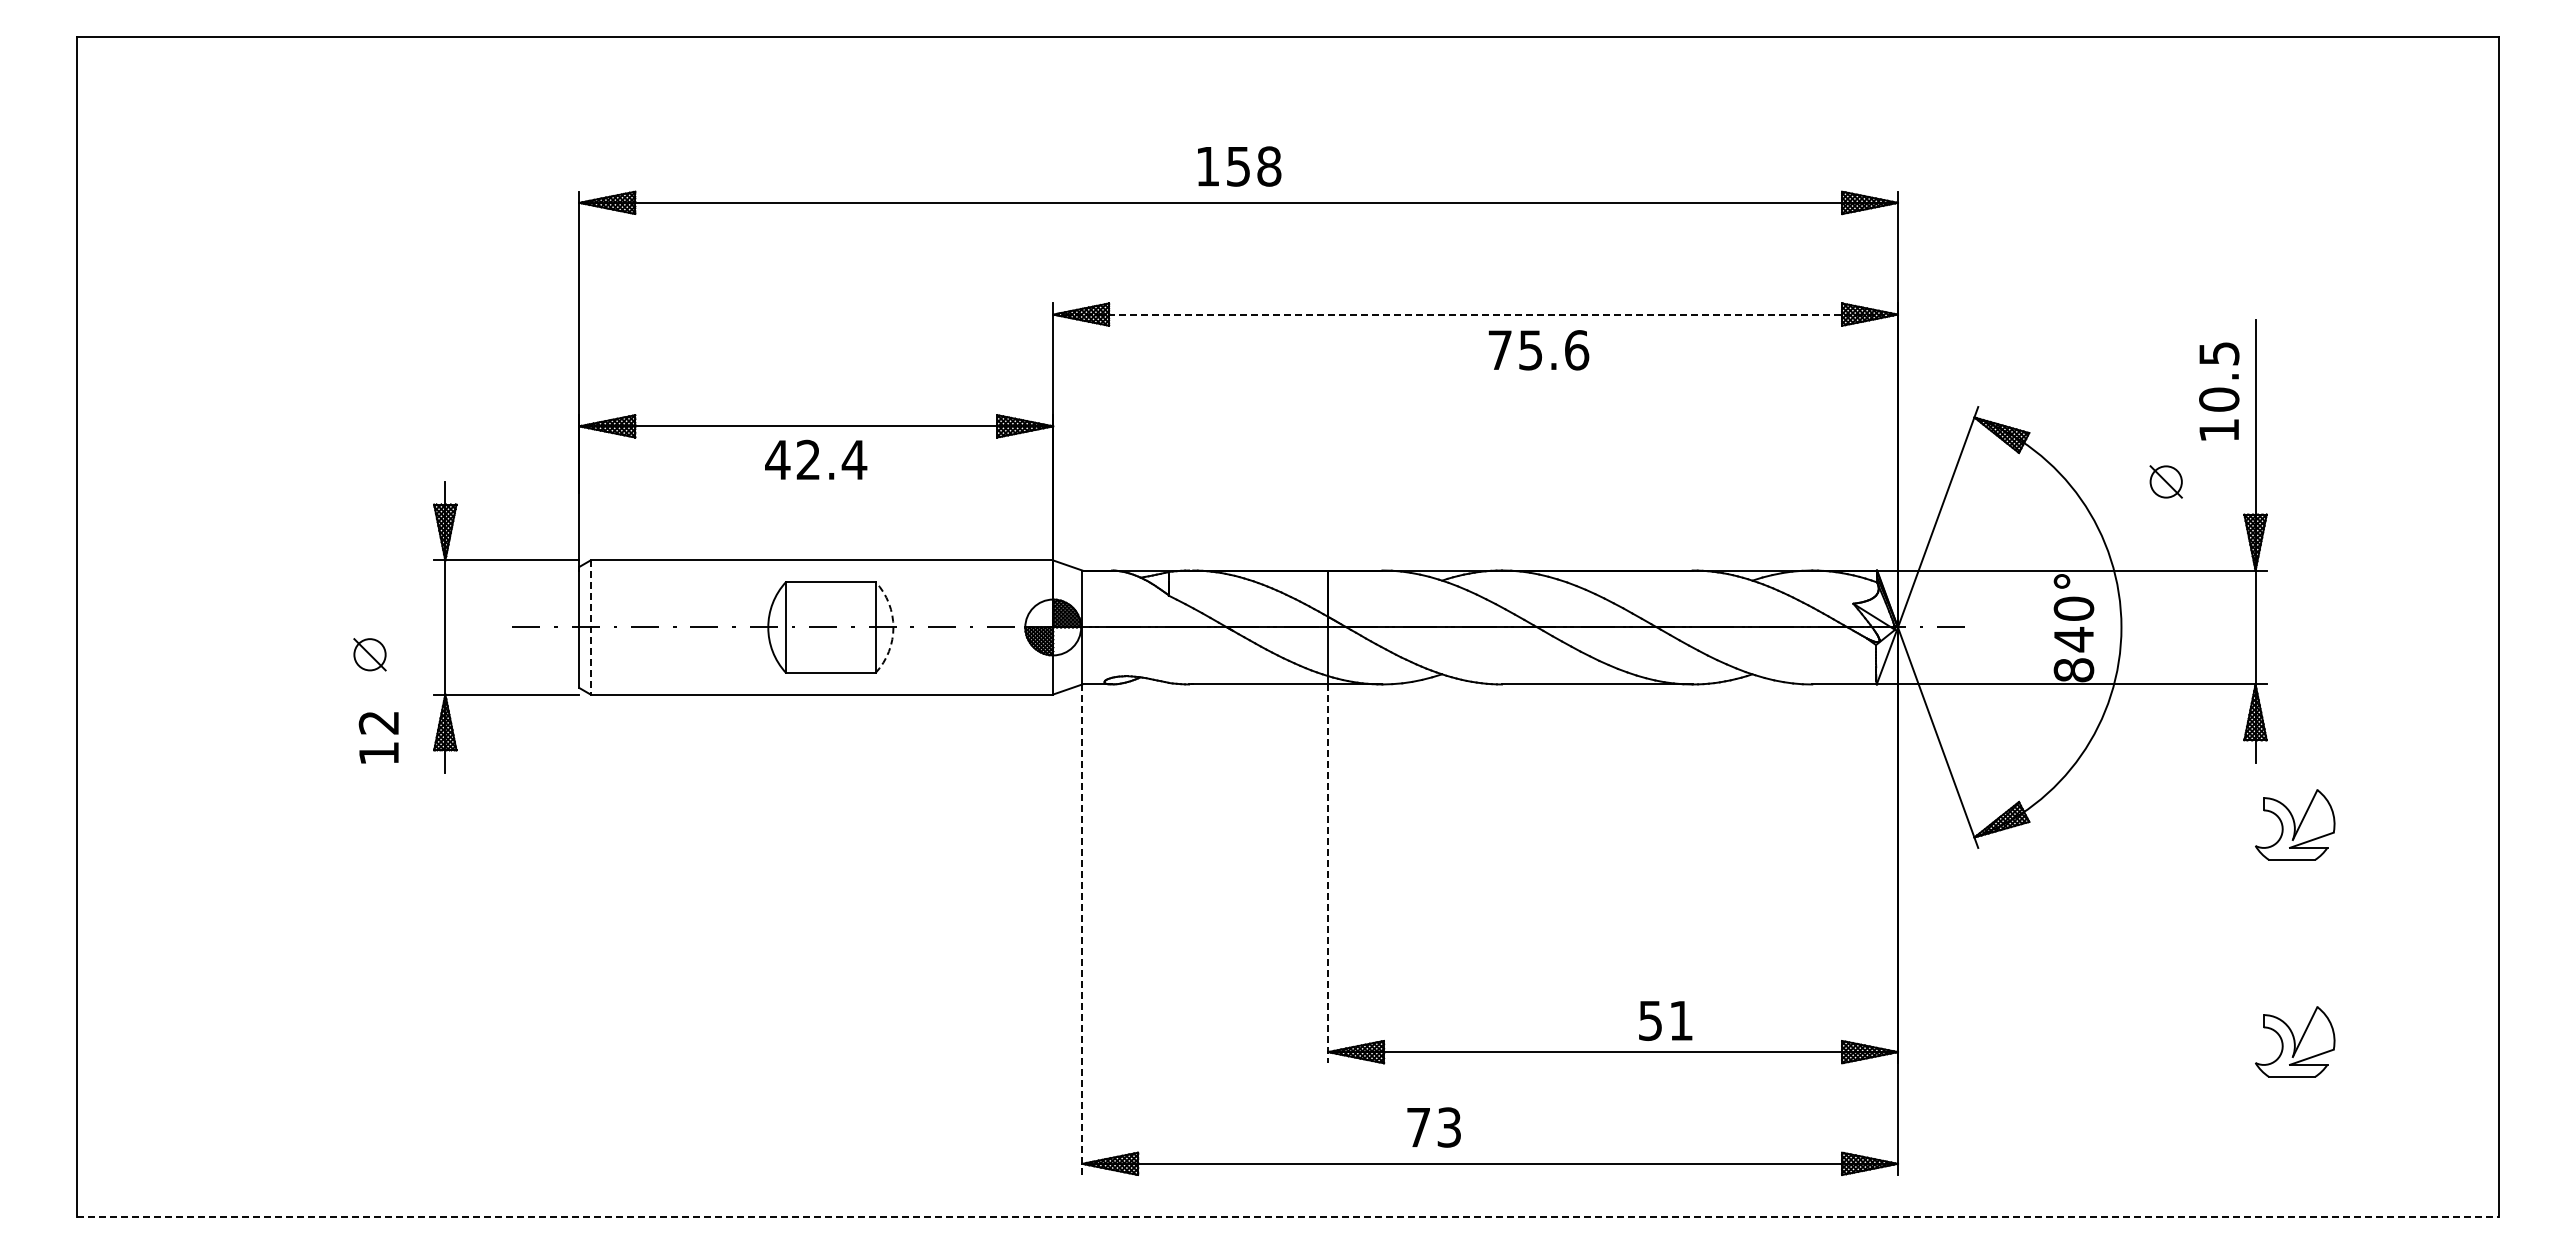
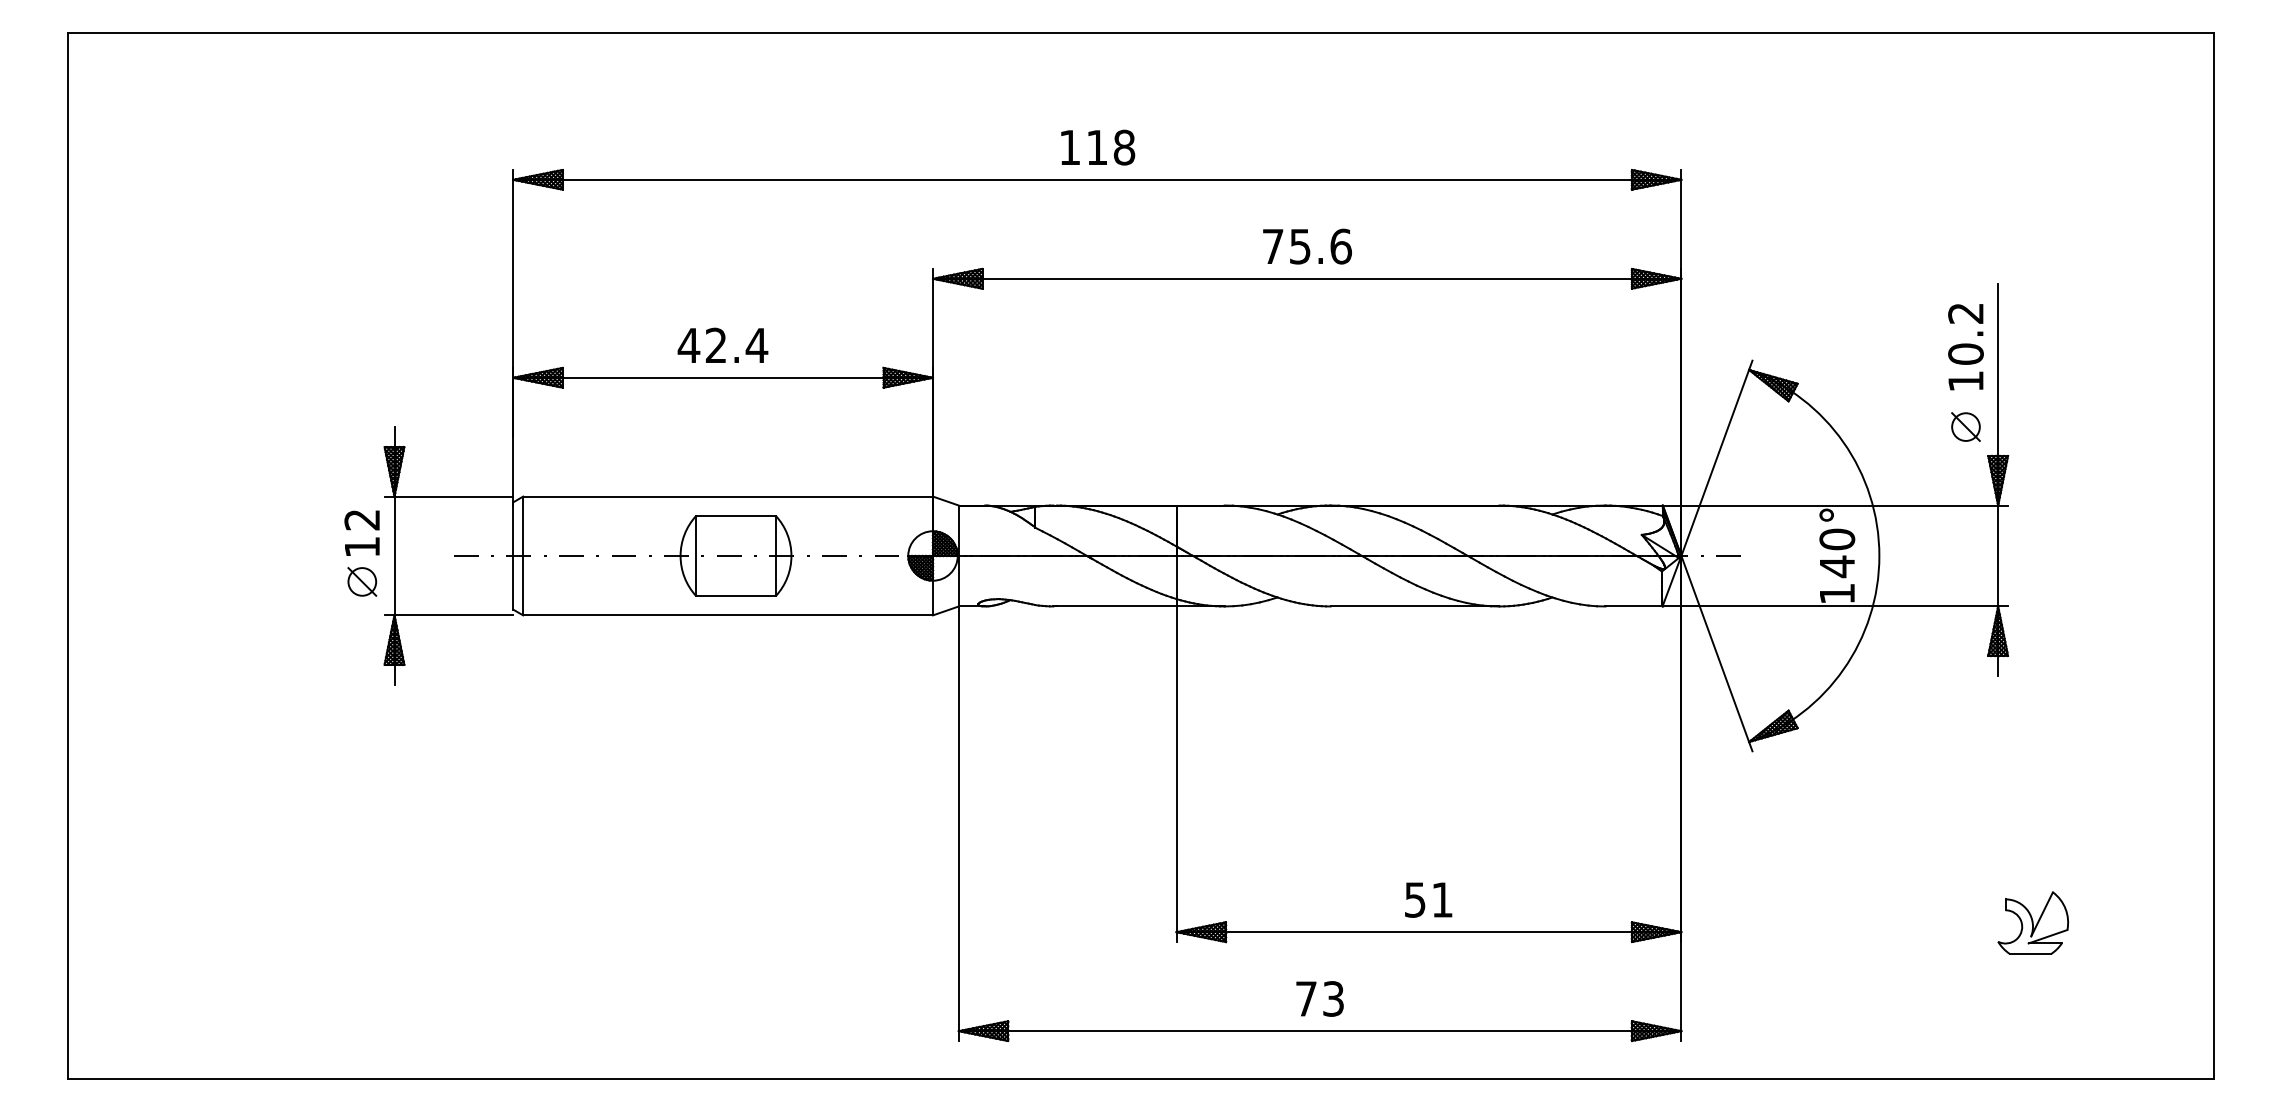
text: (1238, 166) -> (1097, 147), 158 -> 118
line: (1476, 314) -> (1307, 278), dashed -> solid
text: (1538, 350) -> (1307, 246), moved
text: (2219, 353) -> (1966, 313), 10.5 -> 10.2
text: (816, 459) -> (723, 345), moved
part: (2165, 481) -> (1965, 426), moved
line: (590, 627) -> (523, 556), dashed -> solid
arc: (893, 627) -> (791, 556), dashed -> solid
part: (369, 654) -> (361, 581), moved
text: (2073, 670) -> (1836, 594), 840° -> 140°
text: (378, 737) -> (361, 532), moved
part: (2295, 824) -> (2033, 730), removed
line: (1328, 874) -> (1176, 774), dashed -> solid
line: (1082, 930) -> (958, 824), dashed -> solid
text: (1665, 1020) -> (1428, 899), moved
text: (1433, 1127) -> (1319, 998), moved
line: (1288, 1217) -> (1141, 1078), dashed -> solid

